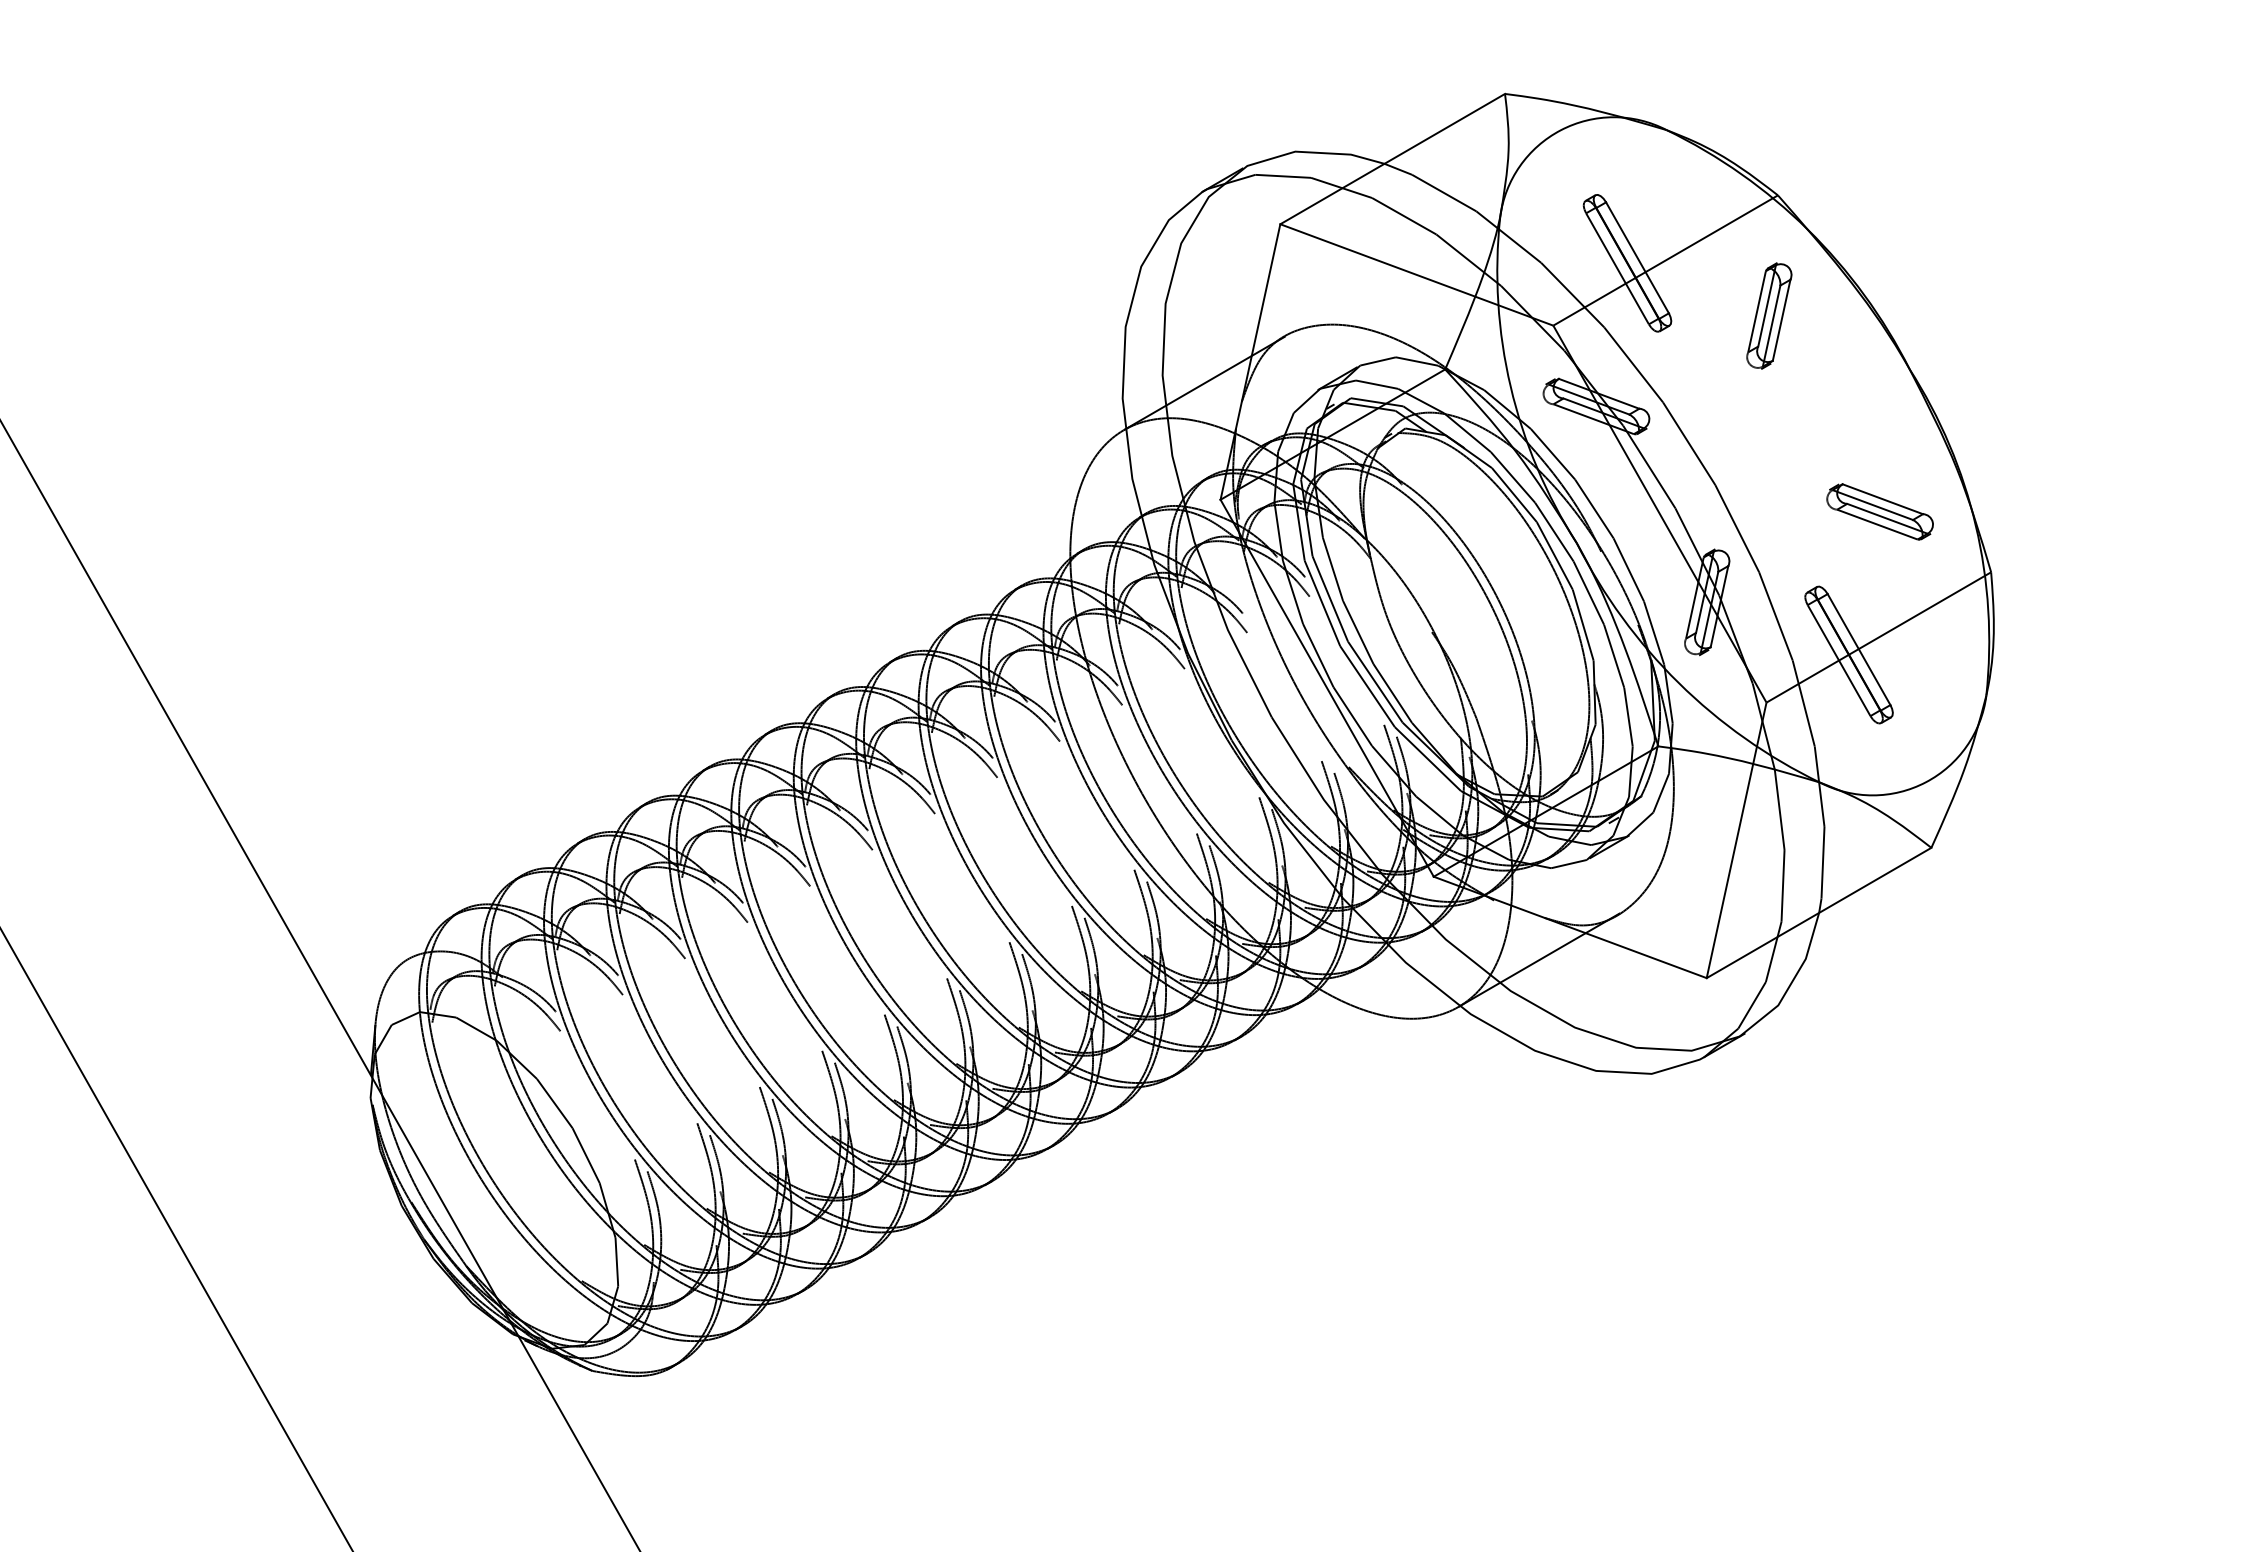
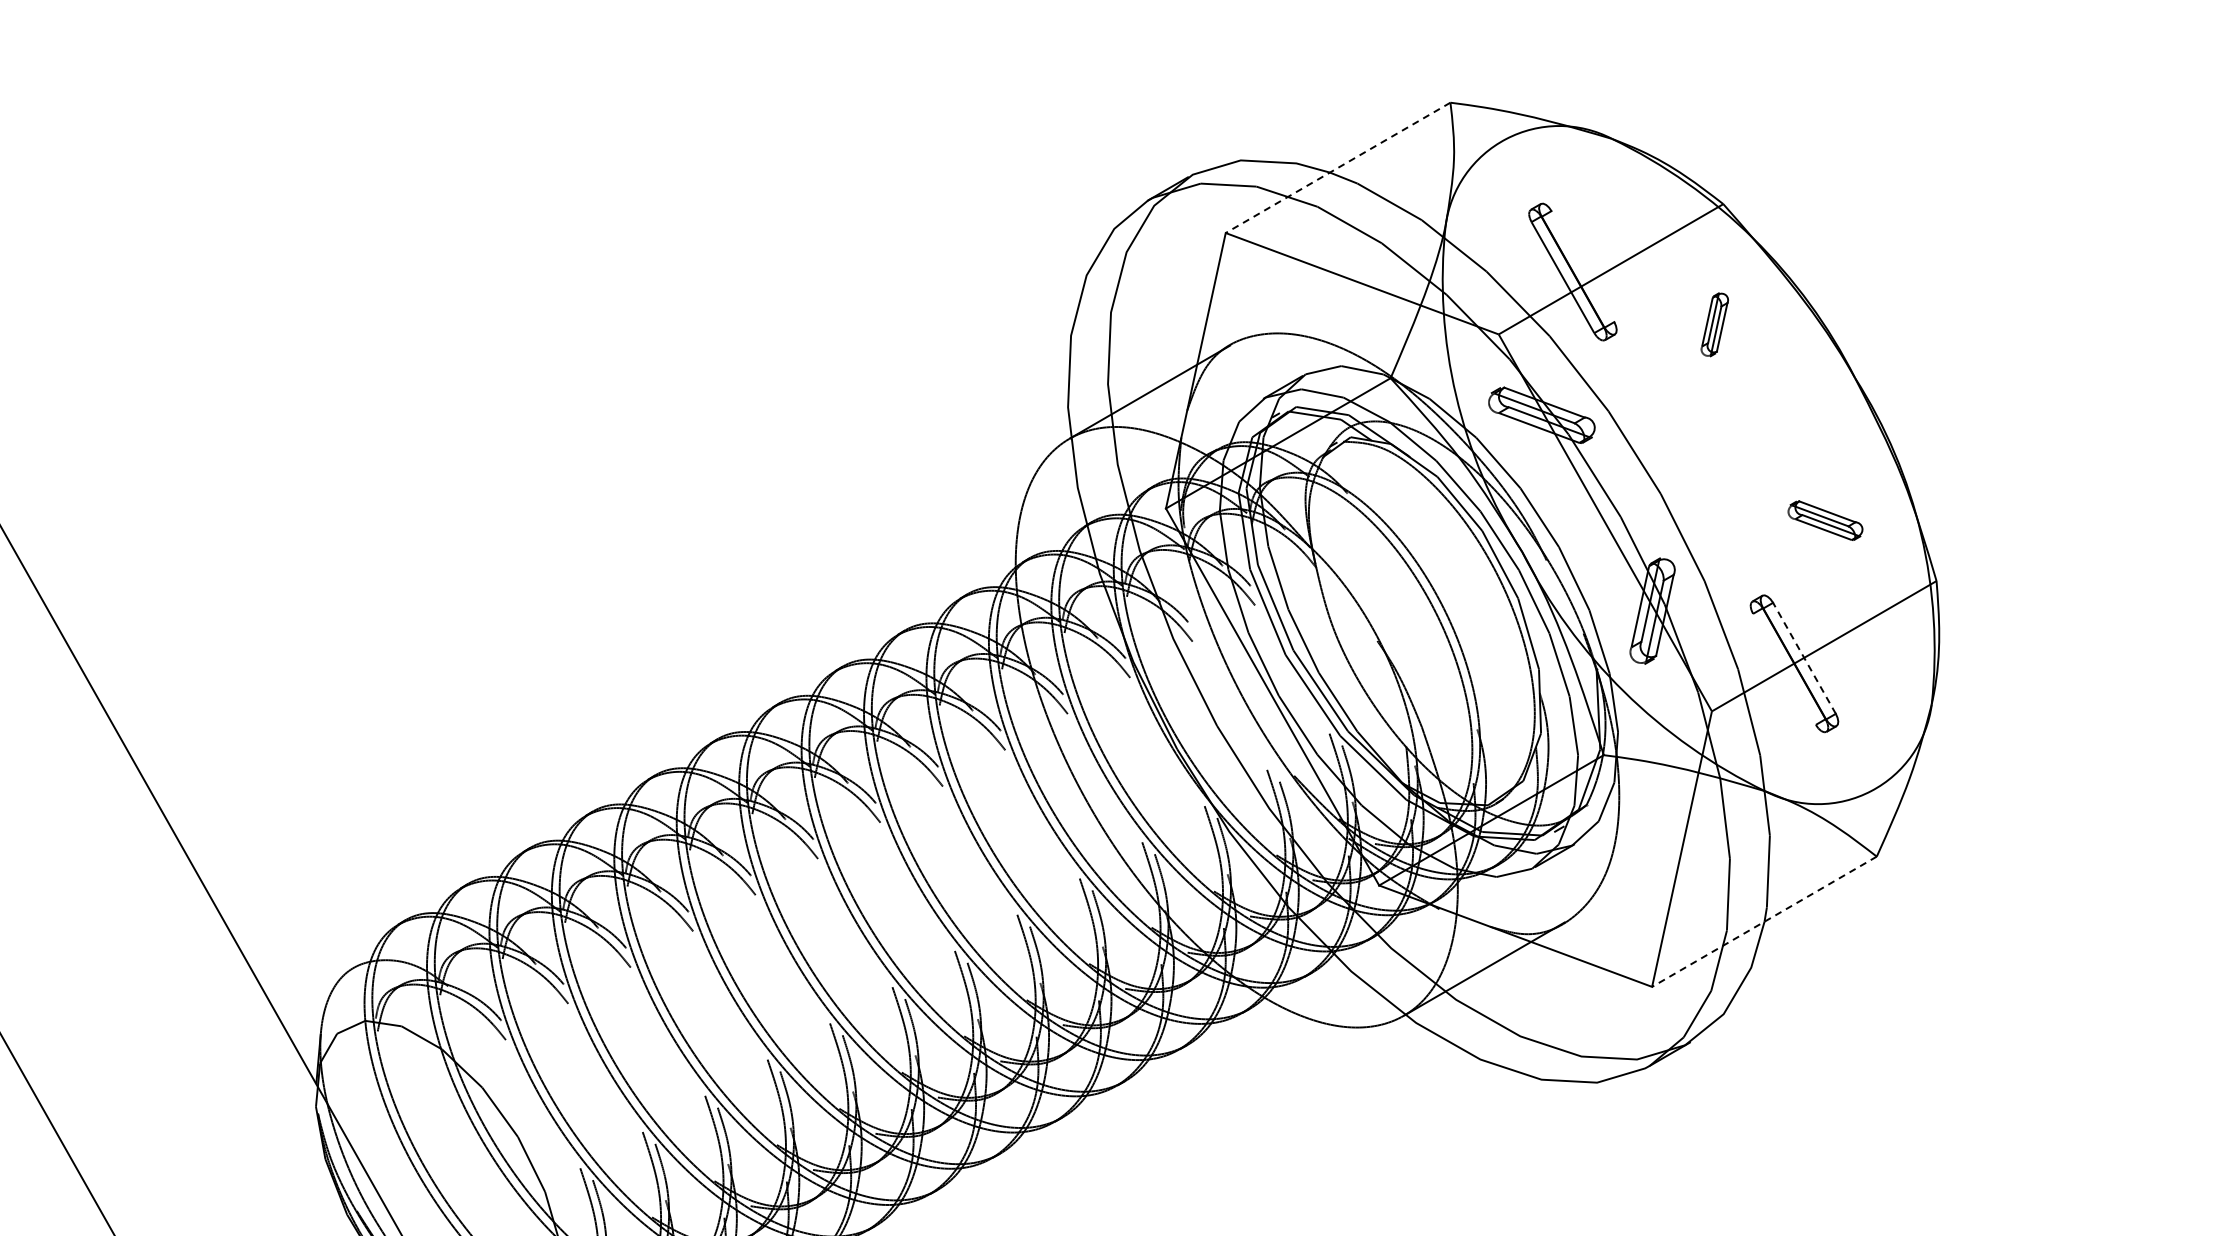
line: (1392, 159) -> (1337, 168), solid -> dashed
line: (1637, 257) -> (1582, 266), removed
part: (1769, 315) -> (1714, 324), size x0.6
part: (1879, 511) -> (1824, 520), size x0.7
line: (1859, 649) -> (1804, 658), solid -> dashed
line: (1838, 660) -> (1783, 669), removed
line: (1819, 912) -> (1764, 921), solid -> dashed

